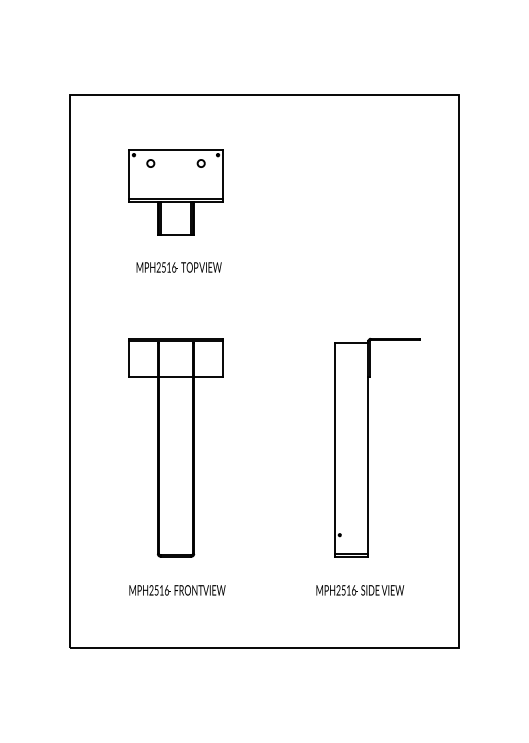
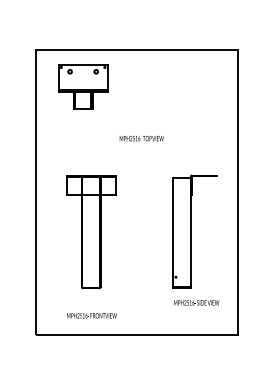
part: (176, 191) -> (83, 86), moved
text: (178, 267) -> (141, 138), moved
text: (176, 589) -> (91, 315), moved
text: (360, 589) -> (196, 302), moved

